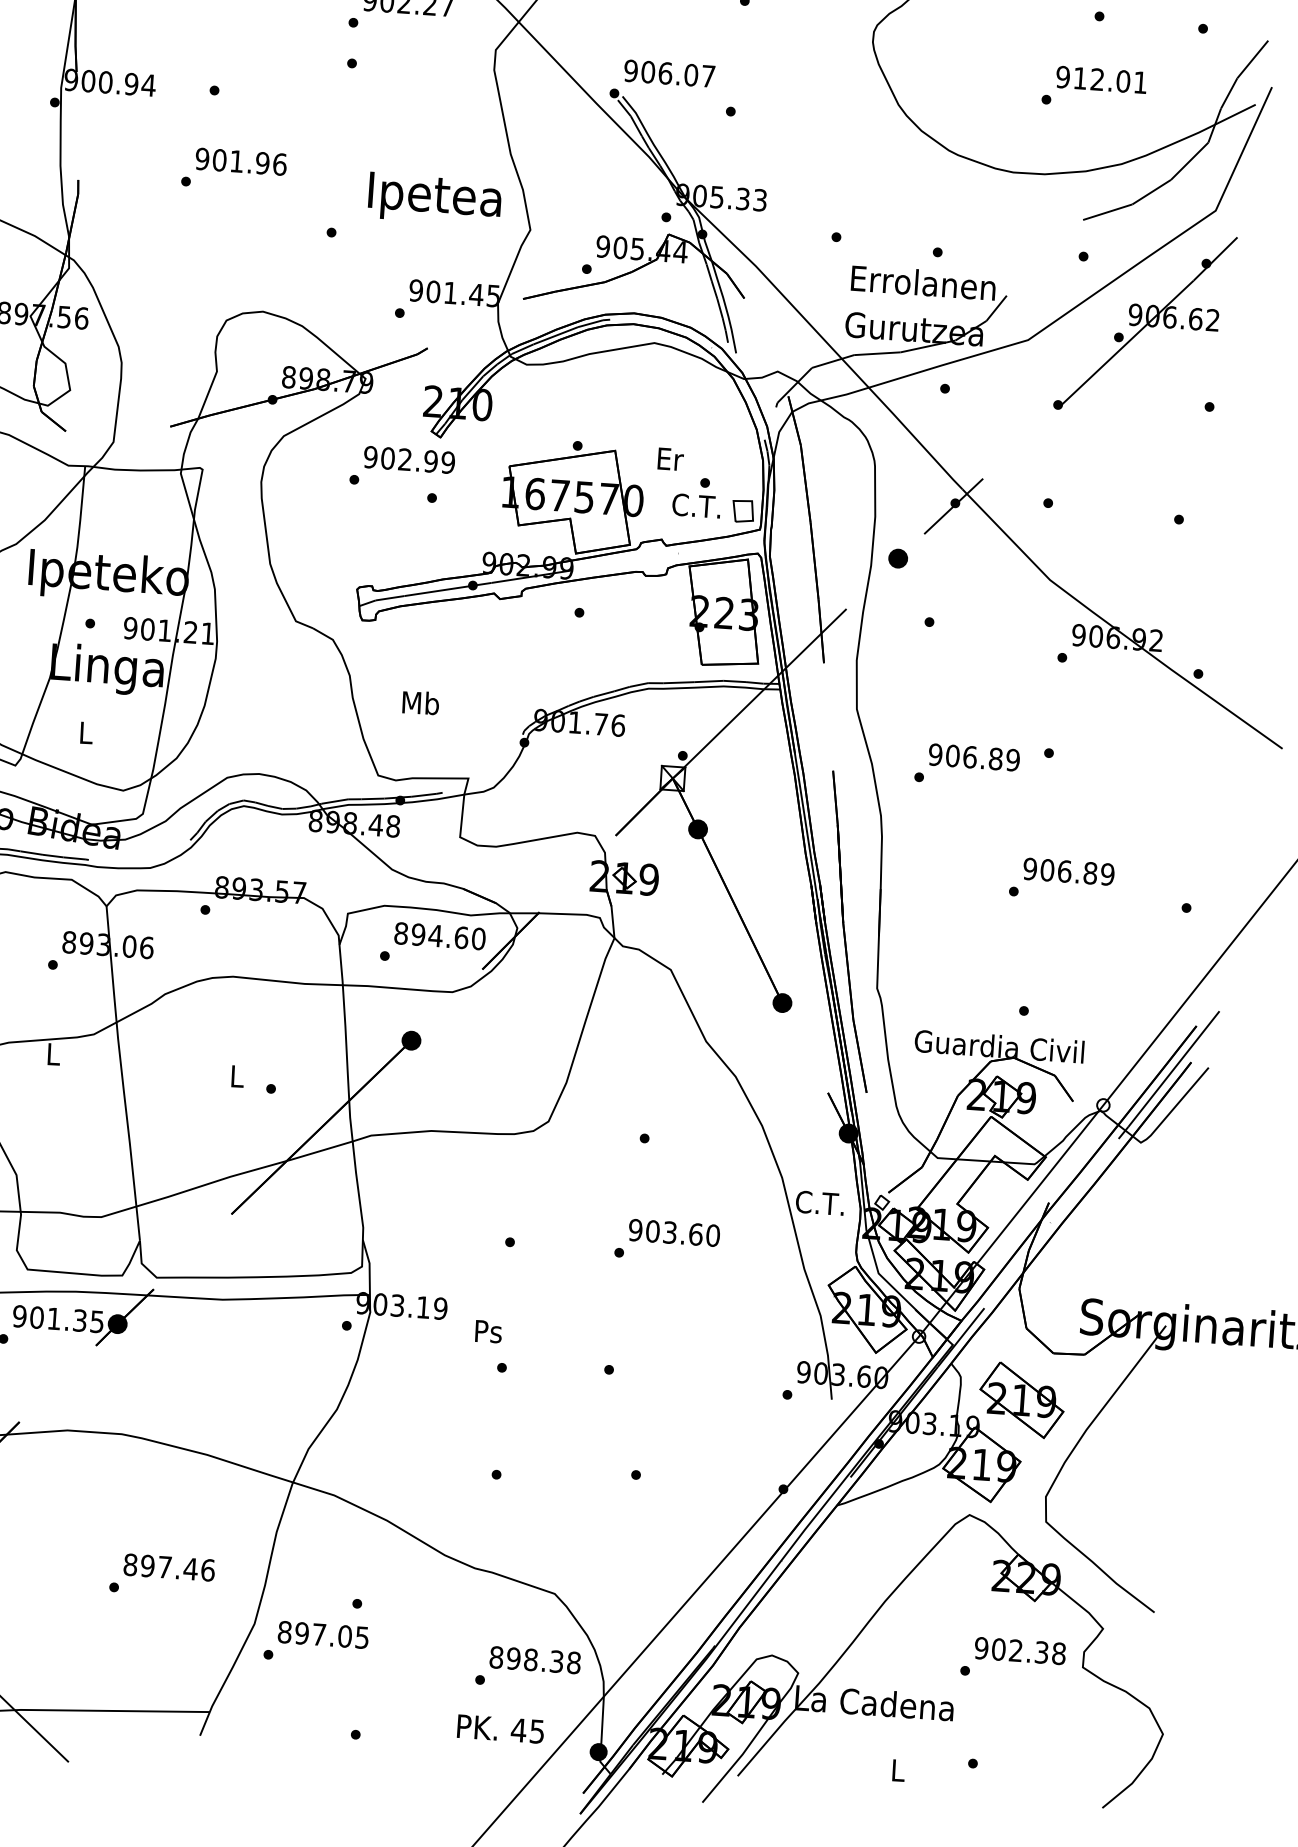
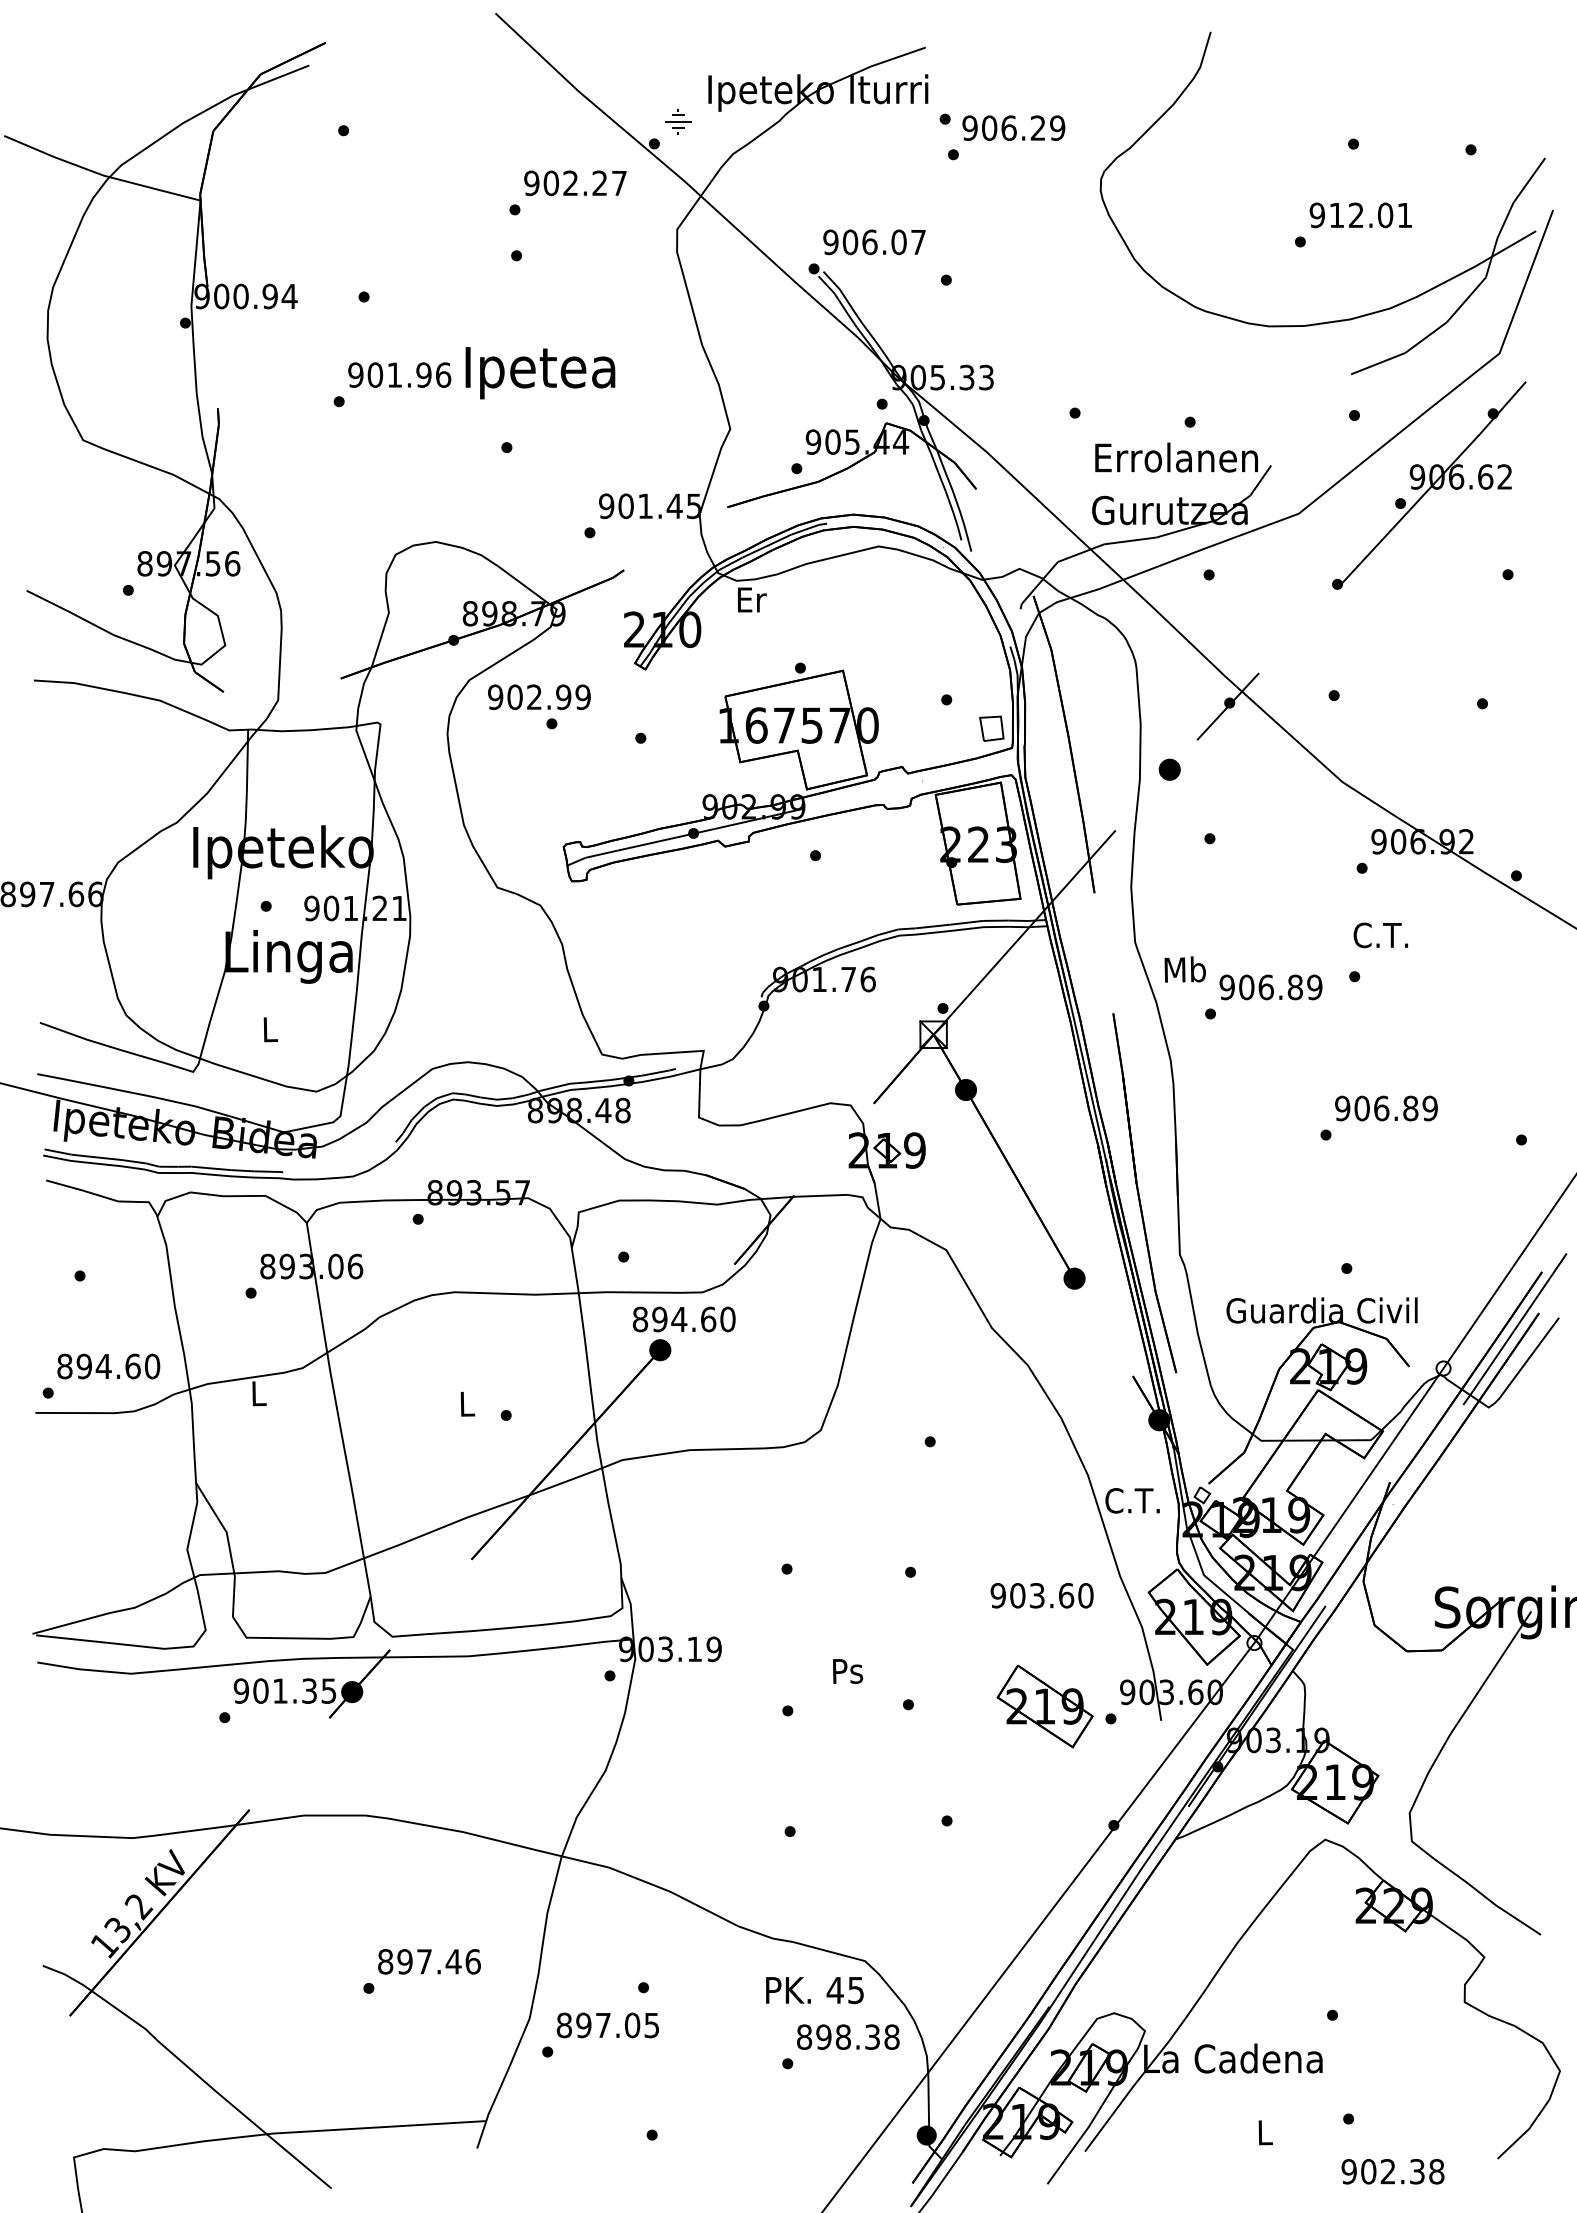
text: (434, 199) -> (540, 373), moved
text: (671, 458) -> (752, 599), moved
text: (409, 460) -> (539, 697), moved
text: (696, 506) -> (1380, 935), moved
text: (420, 702) -> (1184, 969), moved
text: (439, 936) -> (683, 1319), moved
text: (673, 1232) -> (1041, 1595), moved
text: (489, 1331) -> (848, 1671), moved
part: (1021, 1400) -> (1044, 1706), moved
text: (1019, 1650) -> (1392, 2171), moved
text: (500, 1729) -> (814, 1990), moved

